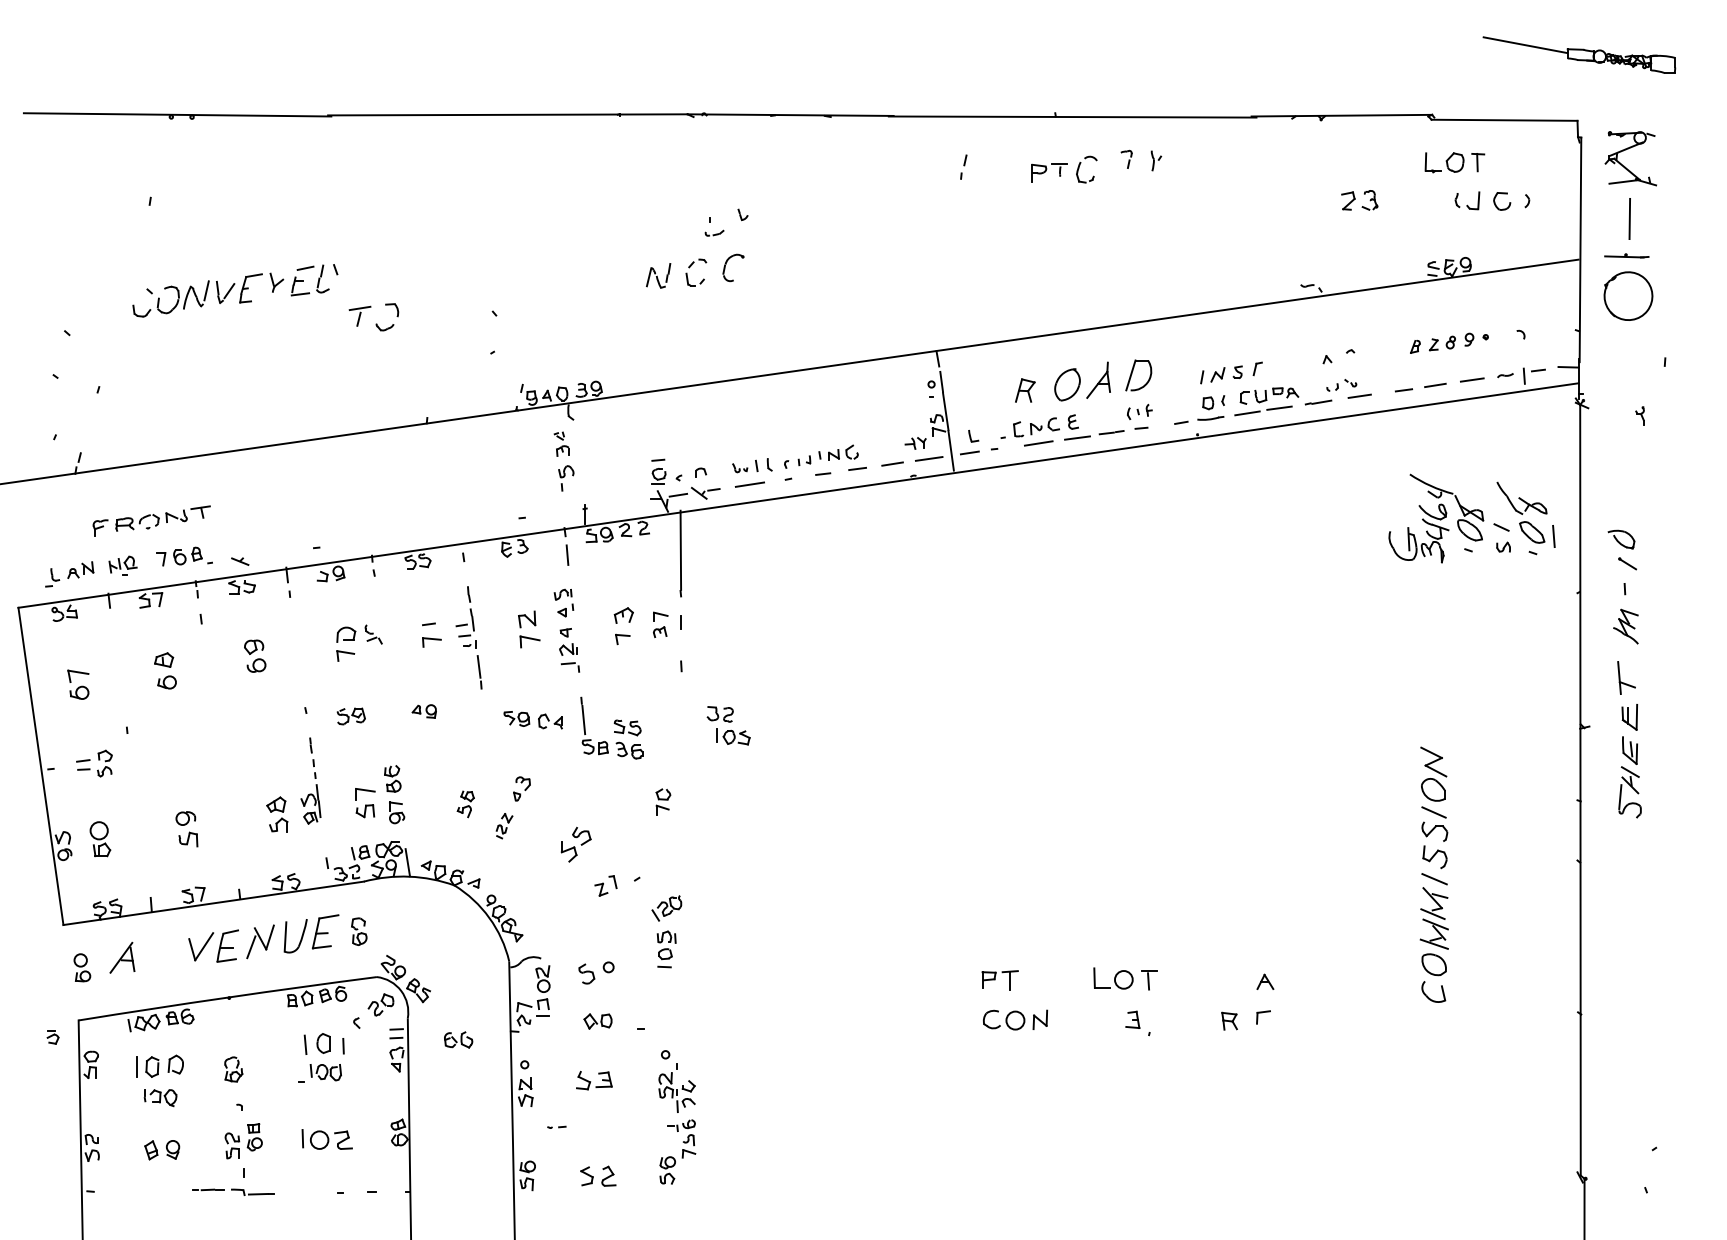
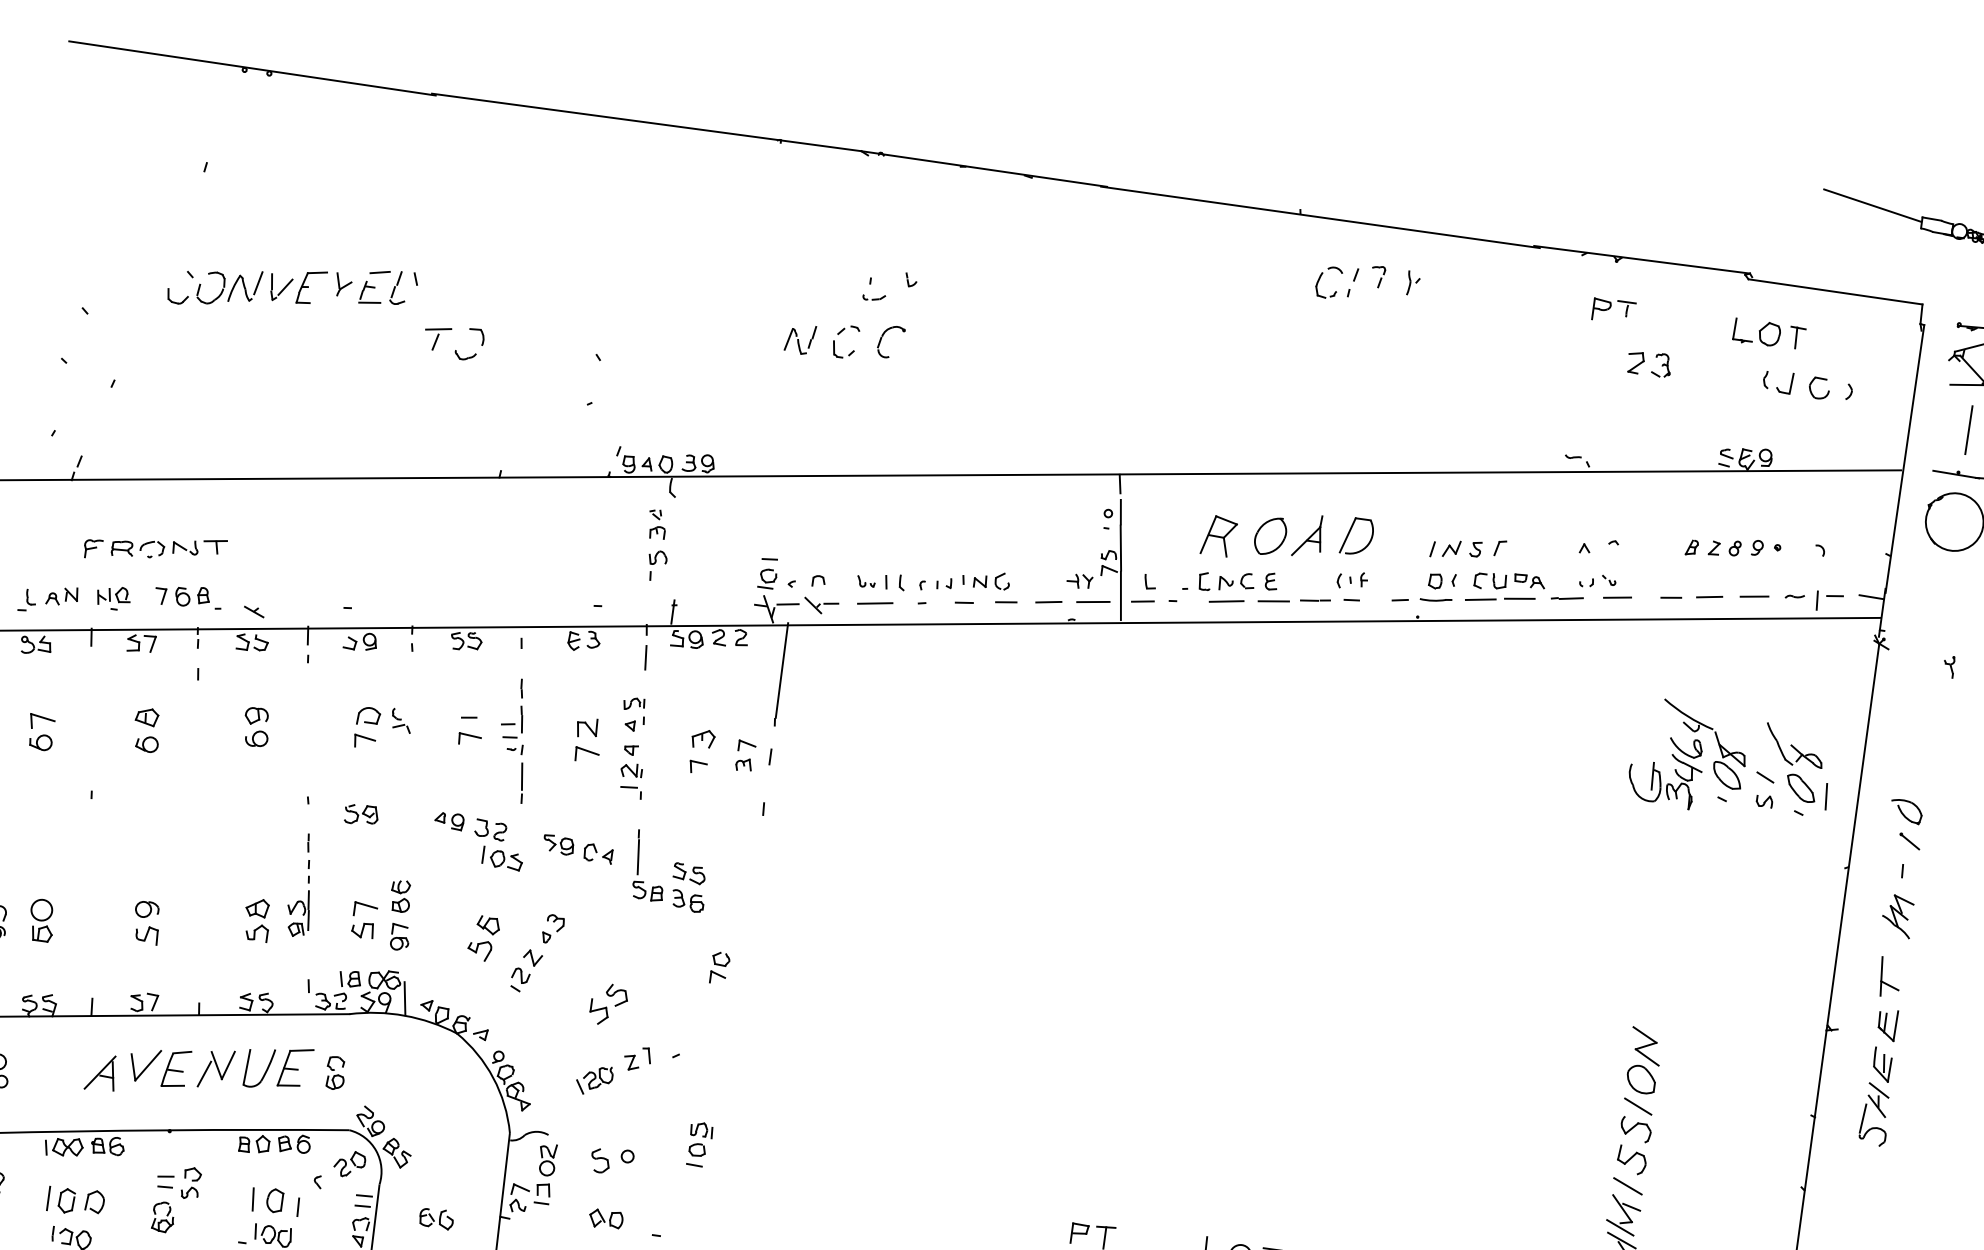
part: (963, 166) -> (1352, 281), moved
part: (1049, 172) -> (1614, 310), moved
part: (1025, 390) -> (1219, 536), size x1.43
part: (728, 725) -> (498, 844), moved
part: (94, 763) -> (178, 1181), moved
part: (465, 804) -> (483, 938), size x1.43
part: (504, 825) -> (526, 970), size x1.43
part: (666, 908) -> (594, 1080), moved
part: (122, 957) -> (101, 1072), moved

